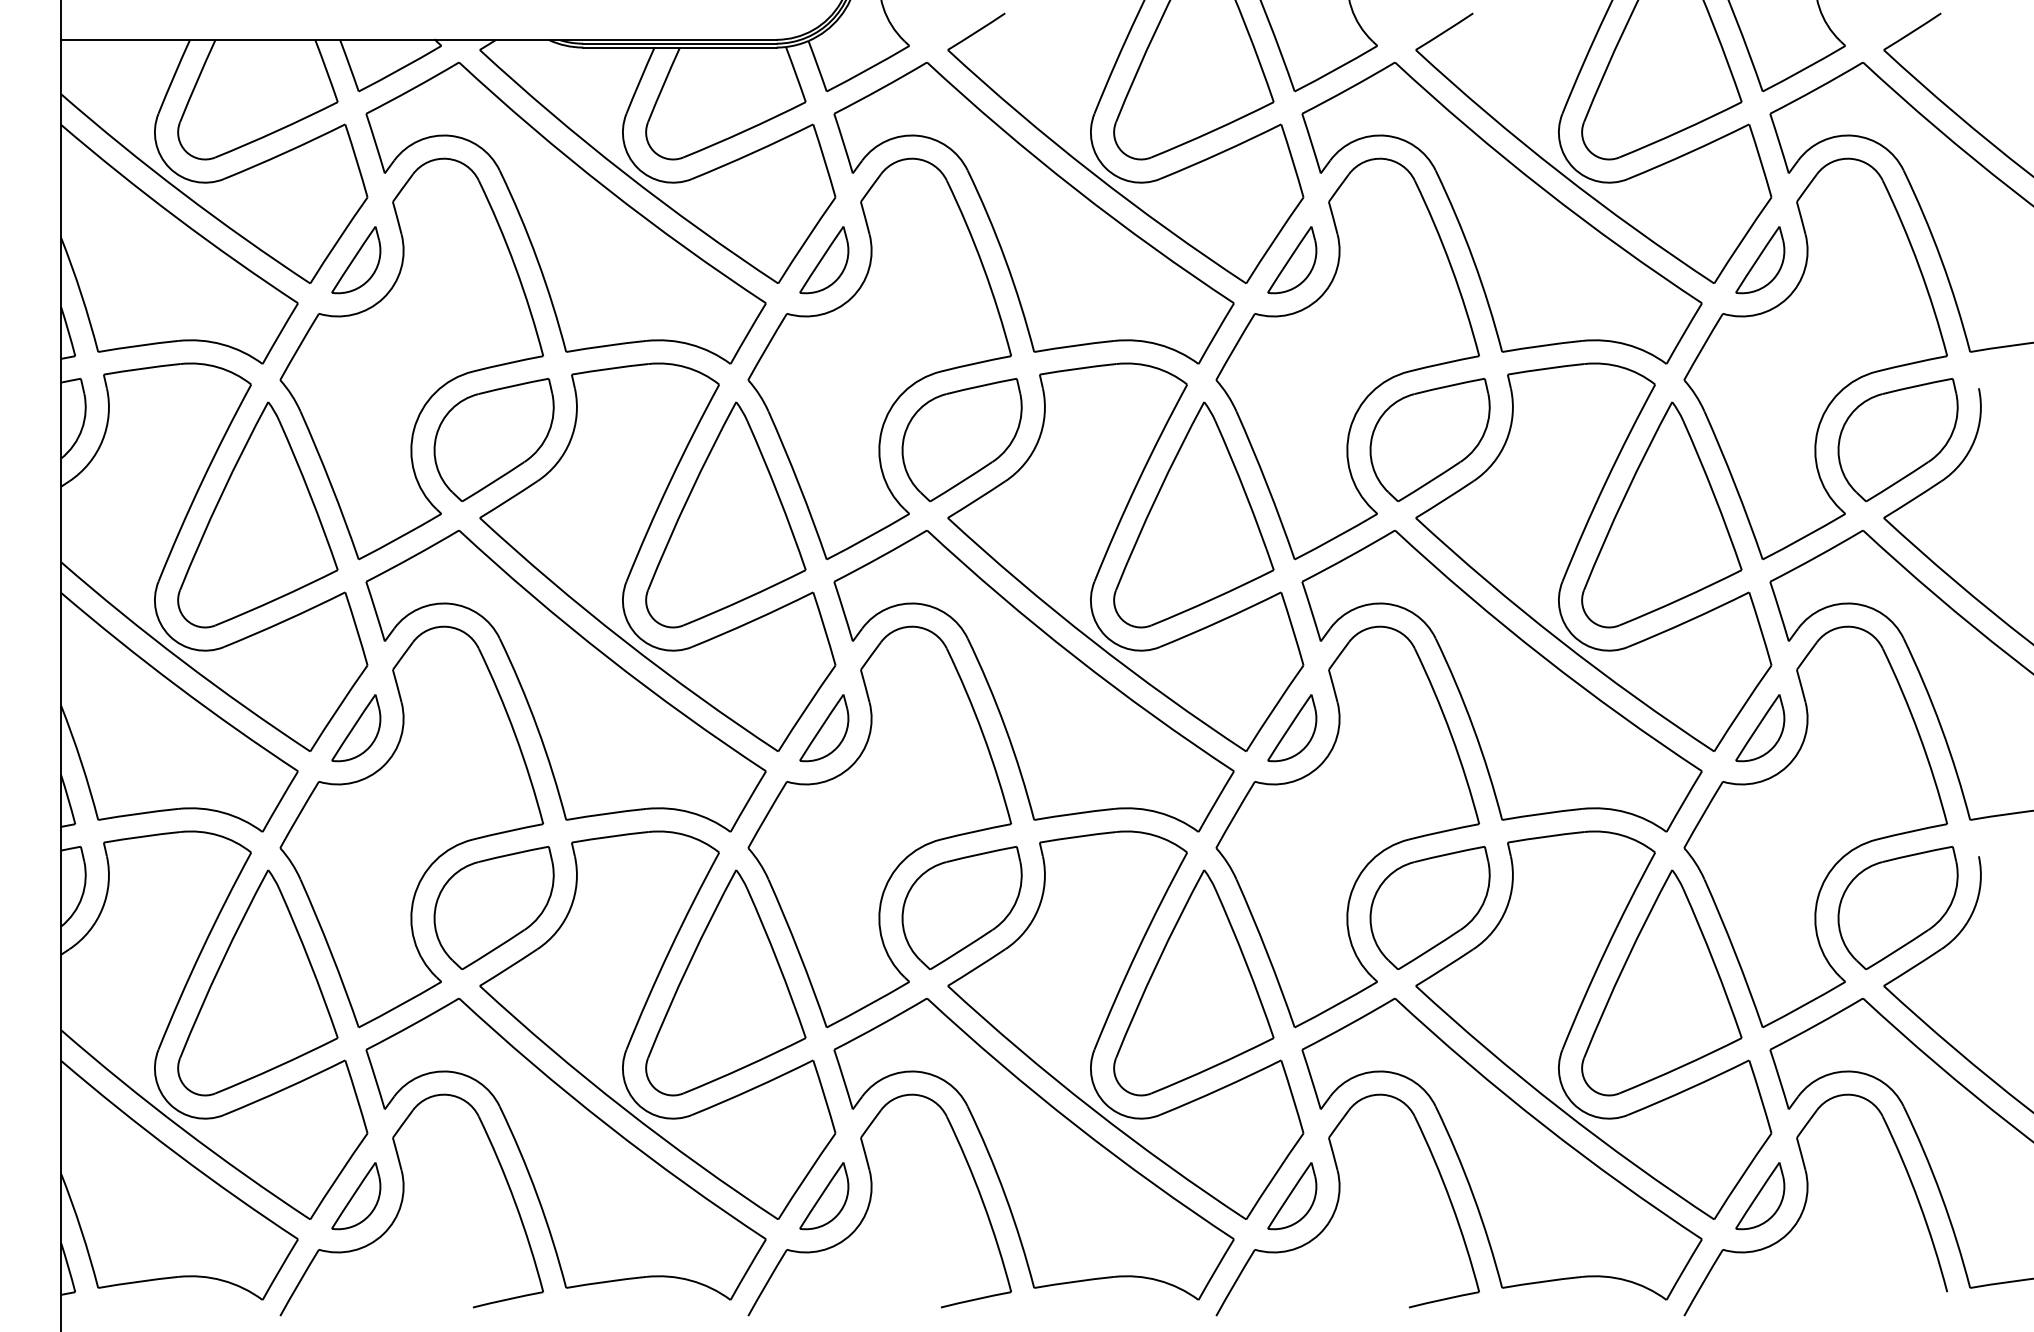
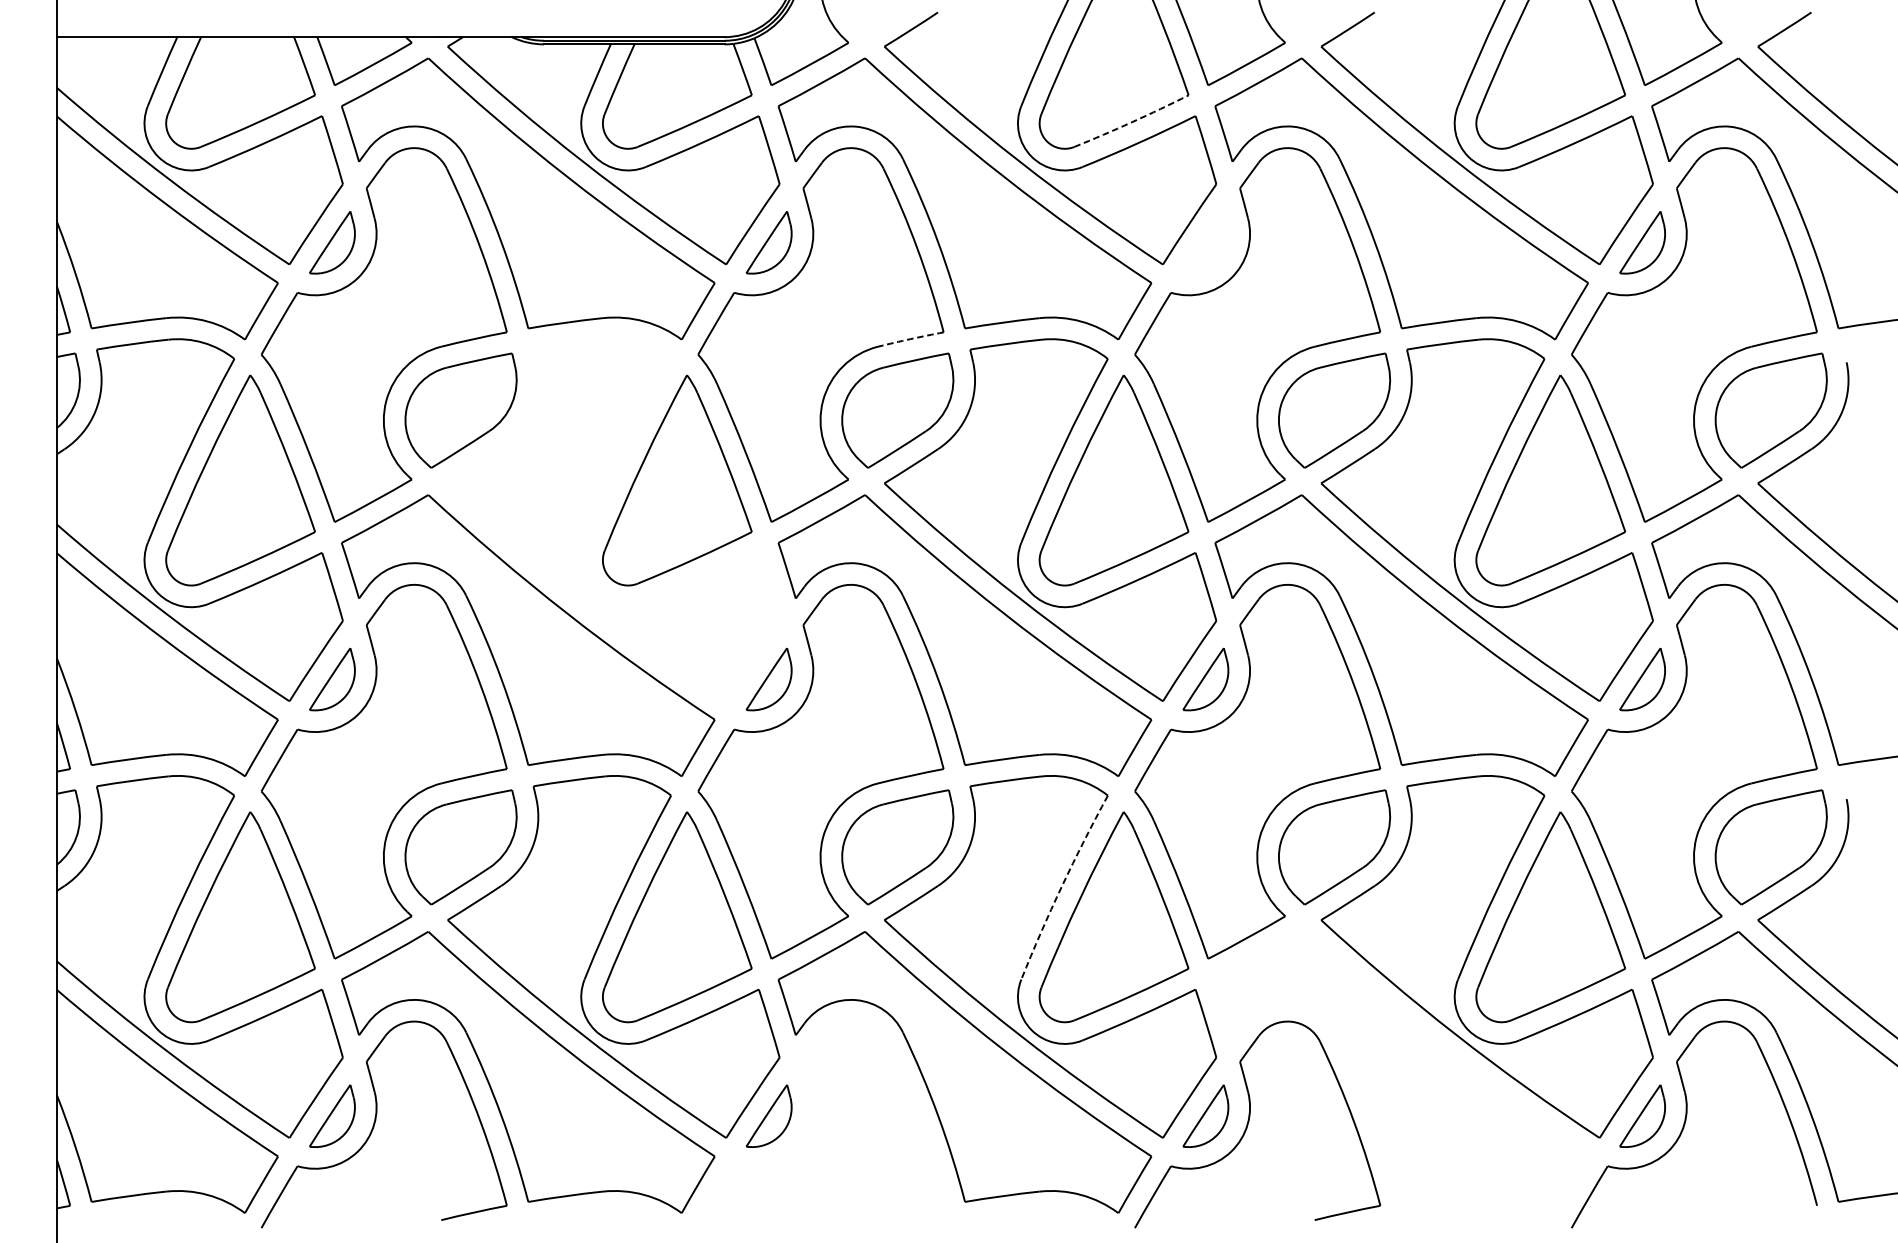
arc: (1213, 131) -> (1132, 122), solid -> dashed
part: (1292, 260) -> (1206, 243), removed
arc: (976, 363) -> (911, 339), solid -> dashed
part: (641, 548) -> (598, 511), removed
arc: (1138, 949) -> (1062, 886), solid -> dashed
part: (1501, 1148) -> (1401, 1071), removed
part: (871, 1200) -> (813, 1120), removed

